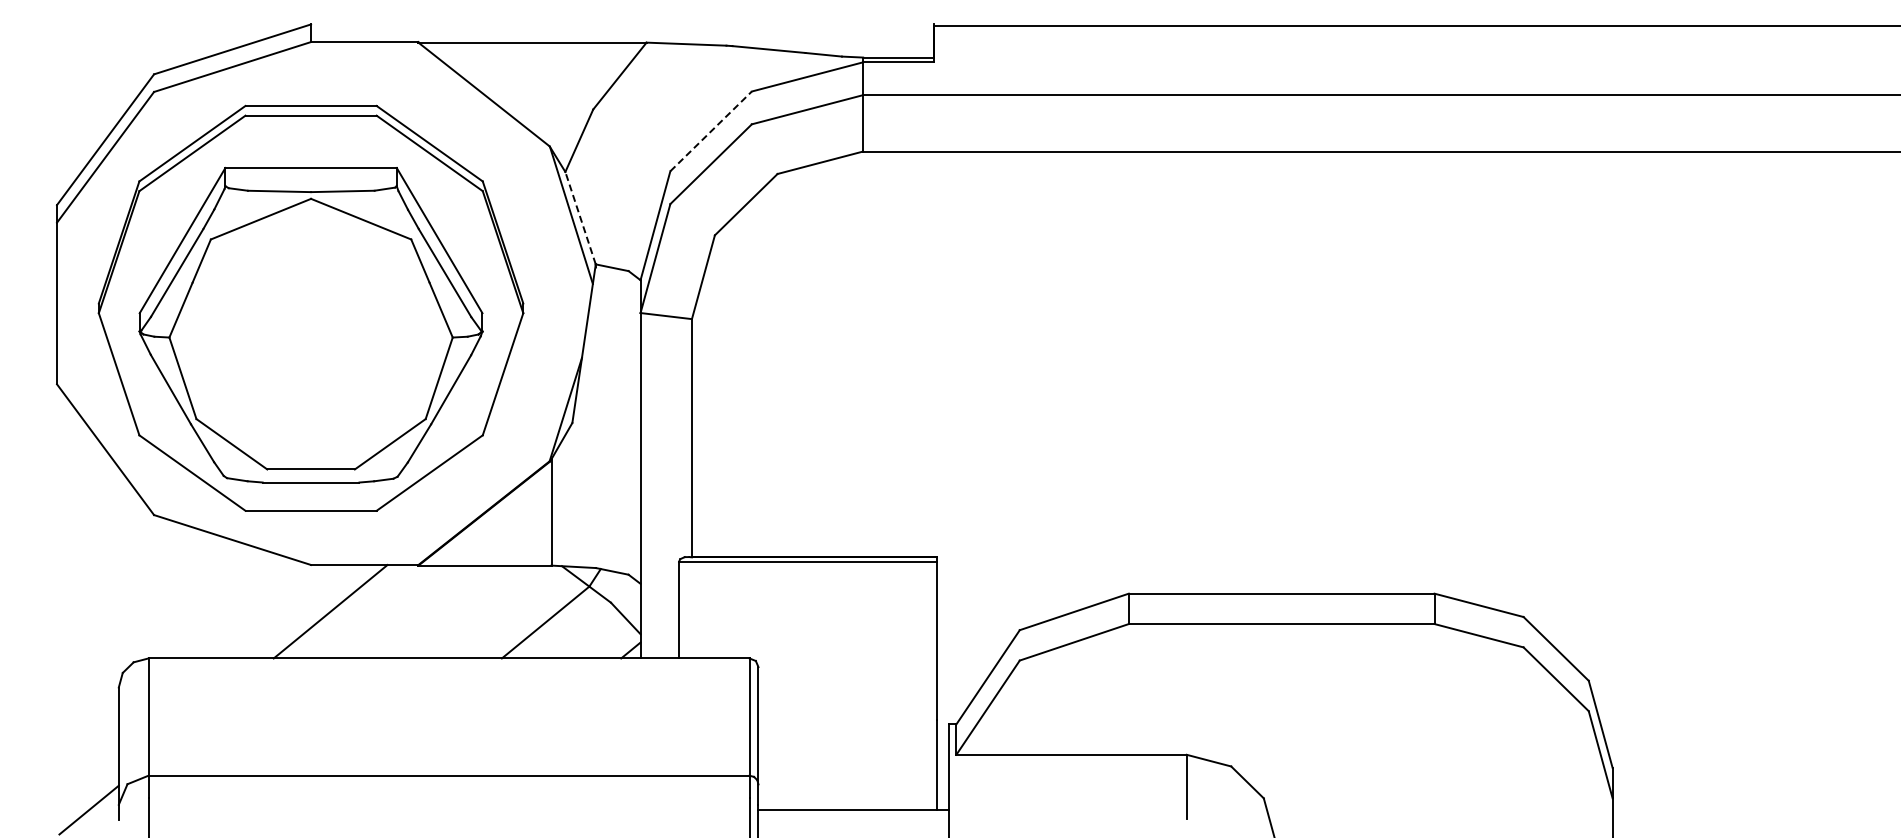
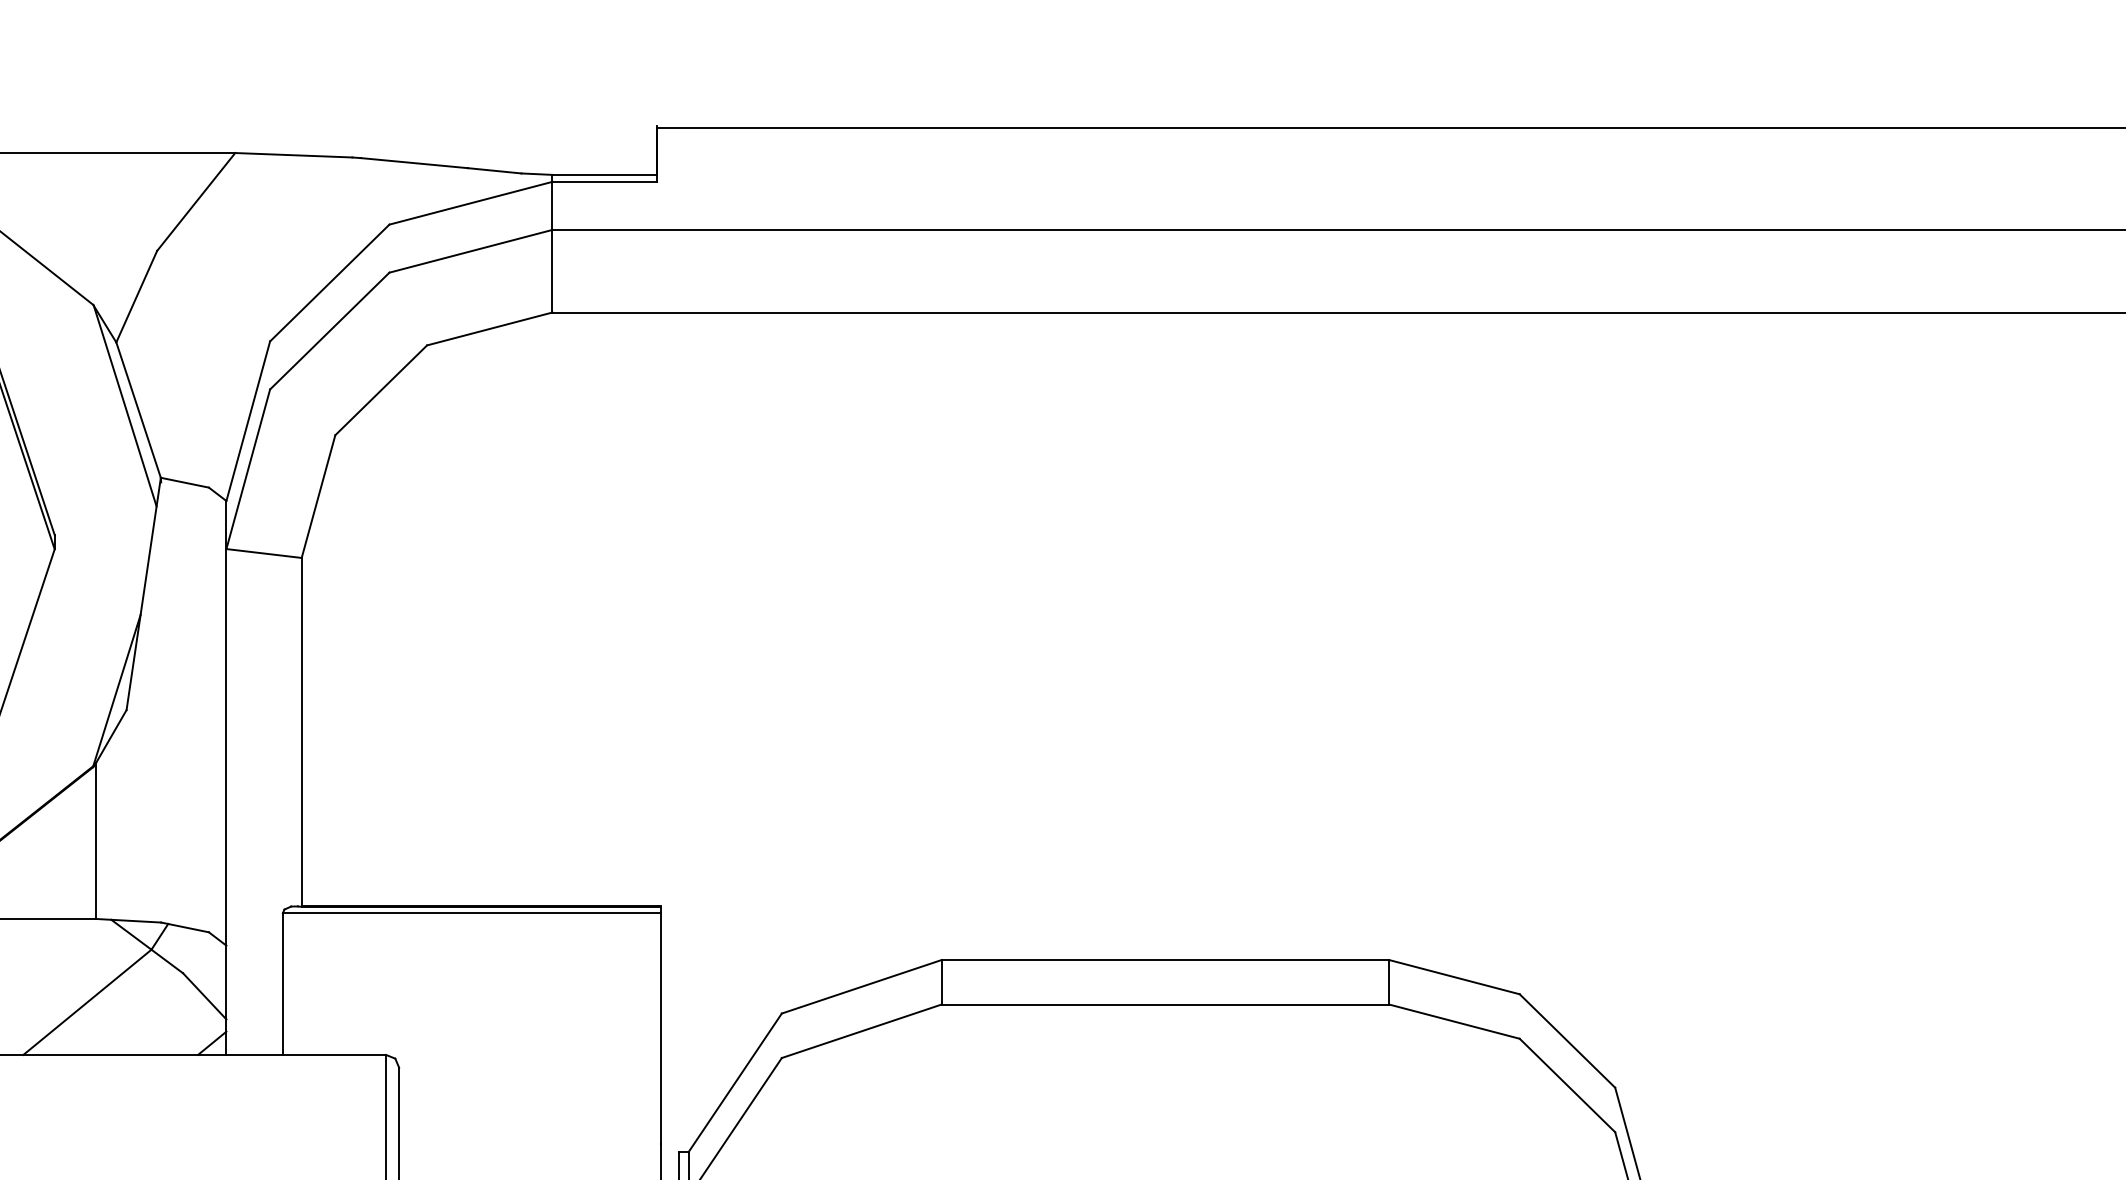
line: (711, 131) -> (330, 283), dashed -> solid
line: (580, 218) -> (138, 410), dashed -> solid

